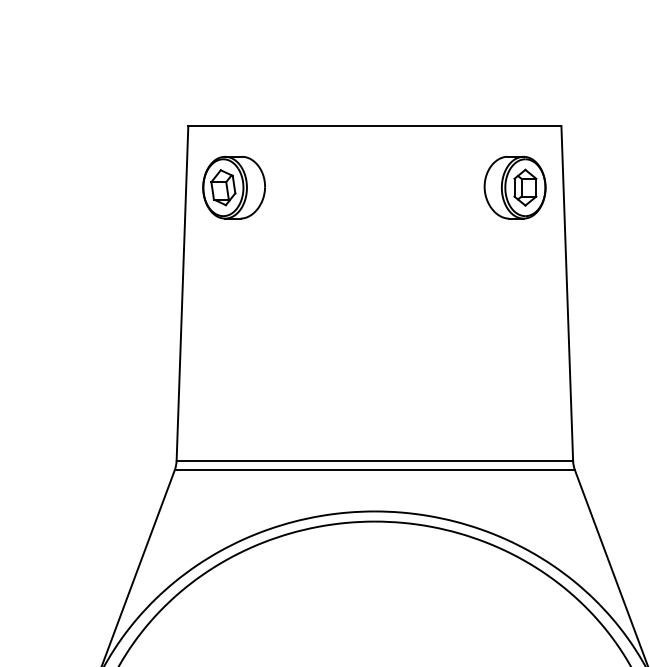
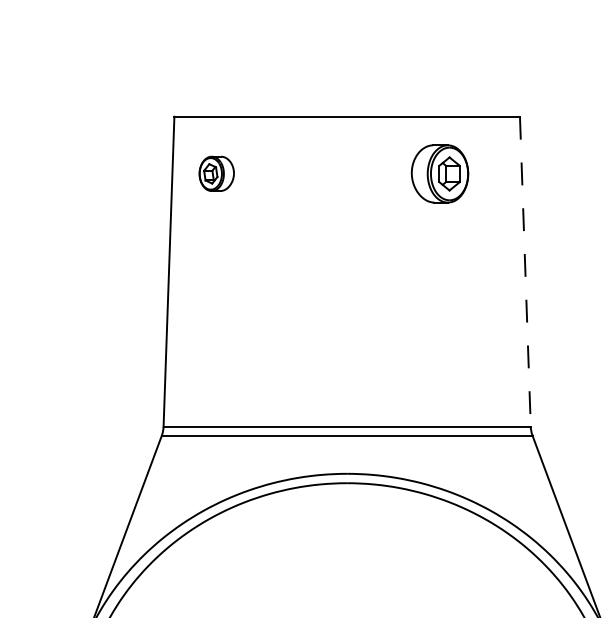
part: (233, 187) -> (216, 173), size x0.6
part: (514, 187) -> (439, 173), moved
line: (567, 293) -> (525, 271), solid -> dashed

